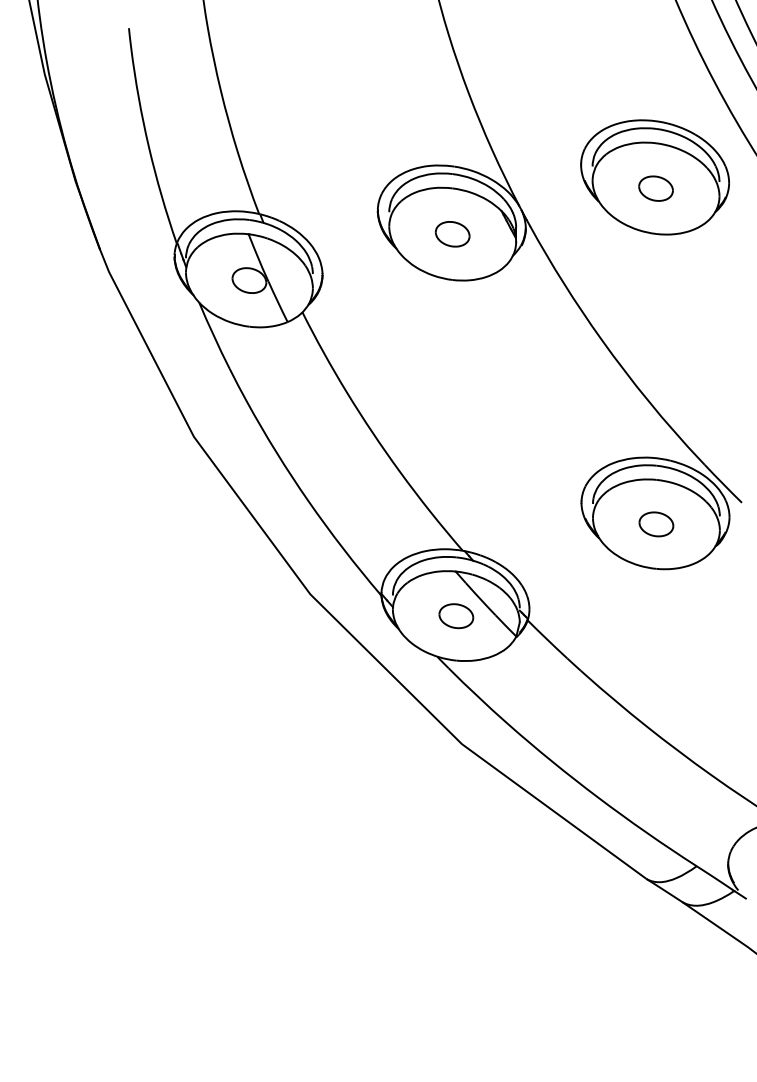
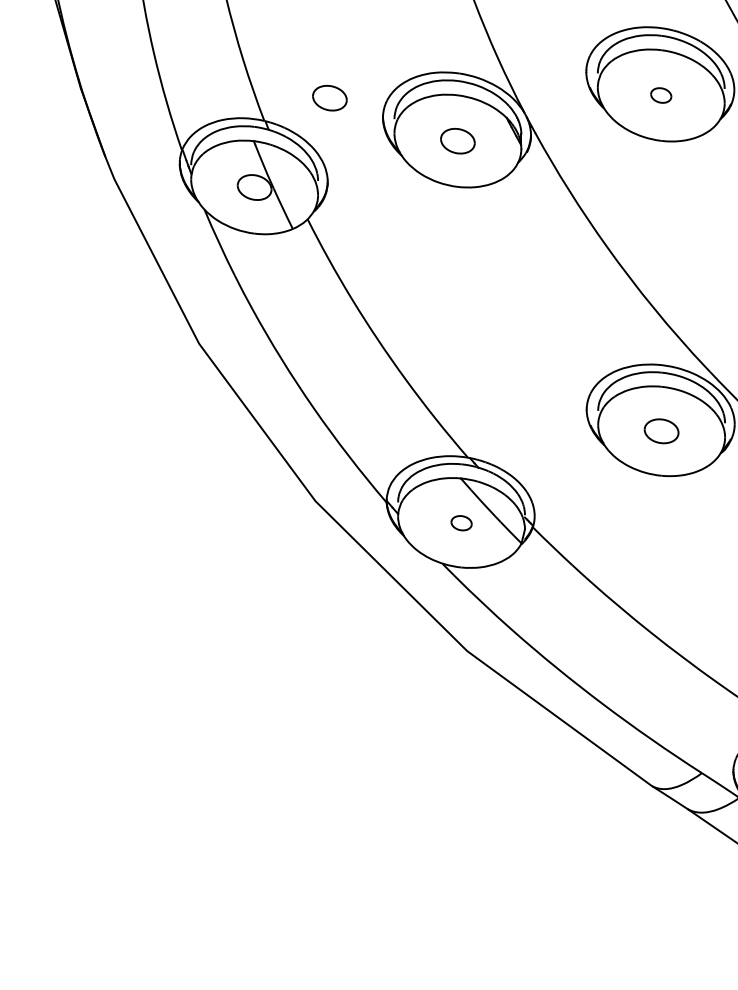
part: (655, 188) -> (660, 95), size x0.6
part: (324, 191) -> (329, 98), added
part: (456, 616) -> (461, 523), size x0.6

